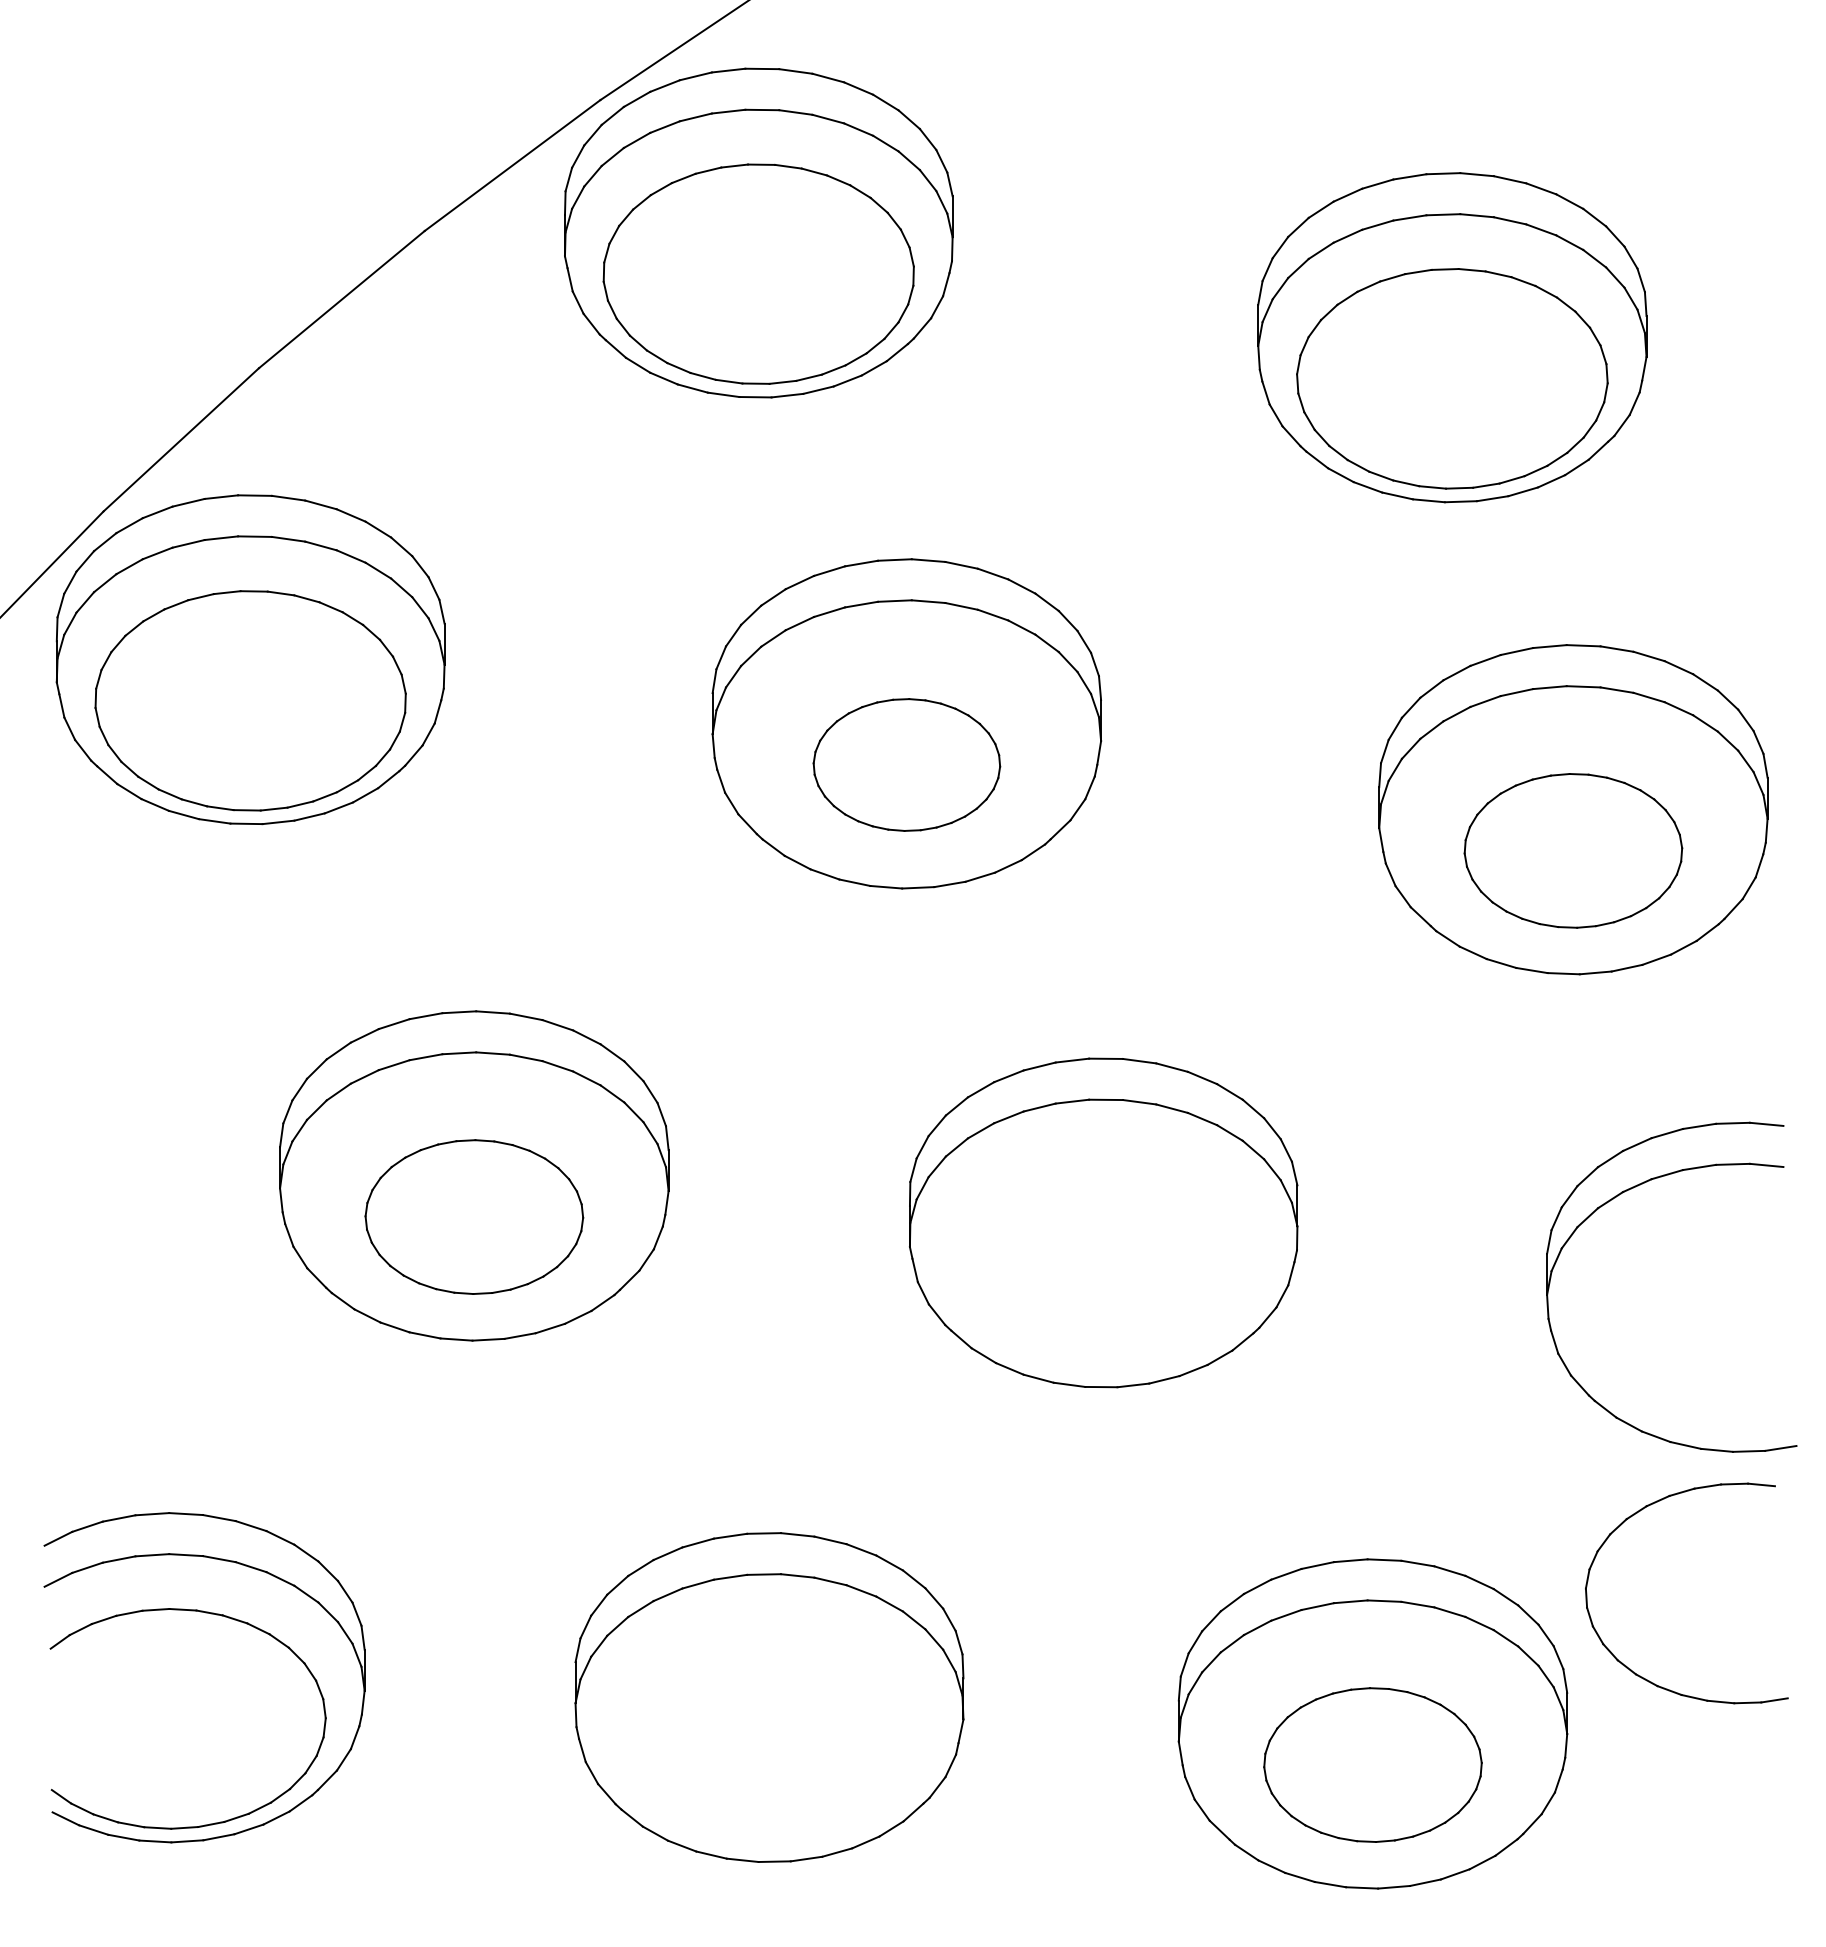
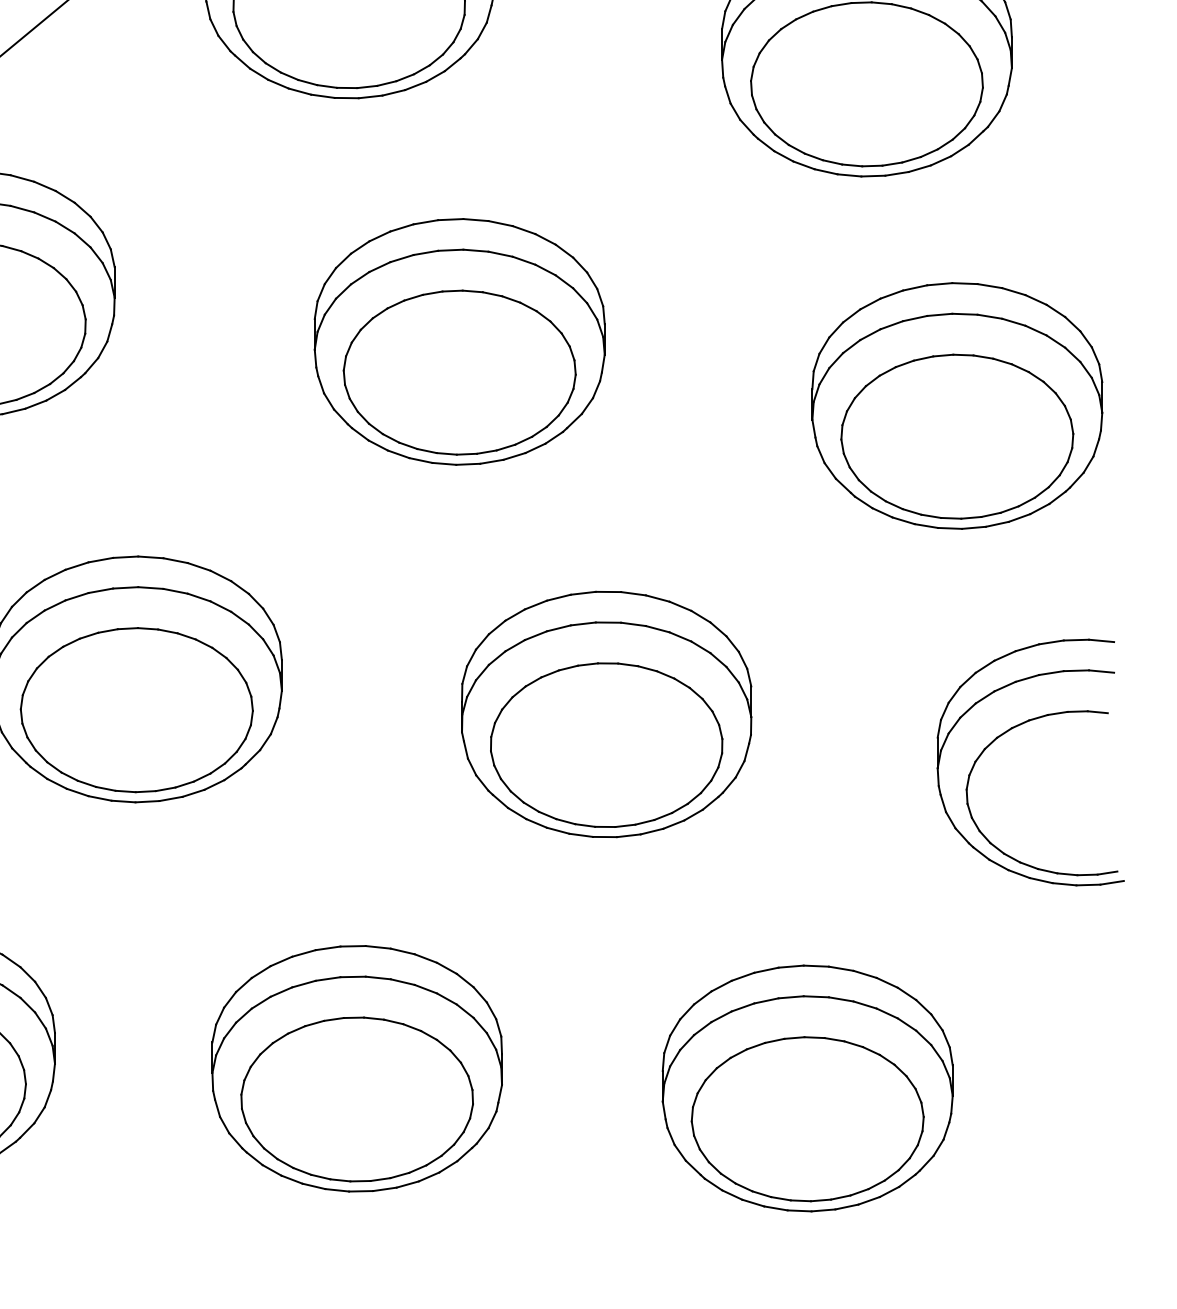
part: (906, 764) -> (459, 372), size x1.67
part: (1573, 850) -> (957, 436), size x1.43
part: (474, 1216) -> (137, 709), size x1.43
part: (1103, 1263) -> (606, 744), added
part: (1630, 1668) -> (999, 849), moved
part: (769, 1738) -> (357, 1099), added
part: (1372, 1764) -> (807, 1118), size x1.43

